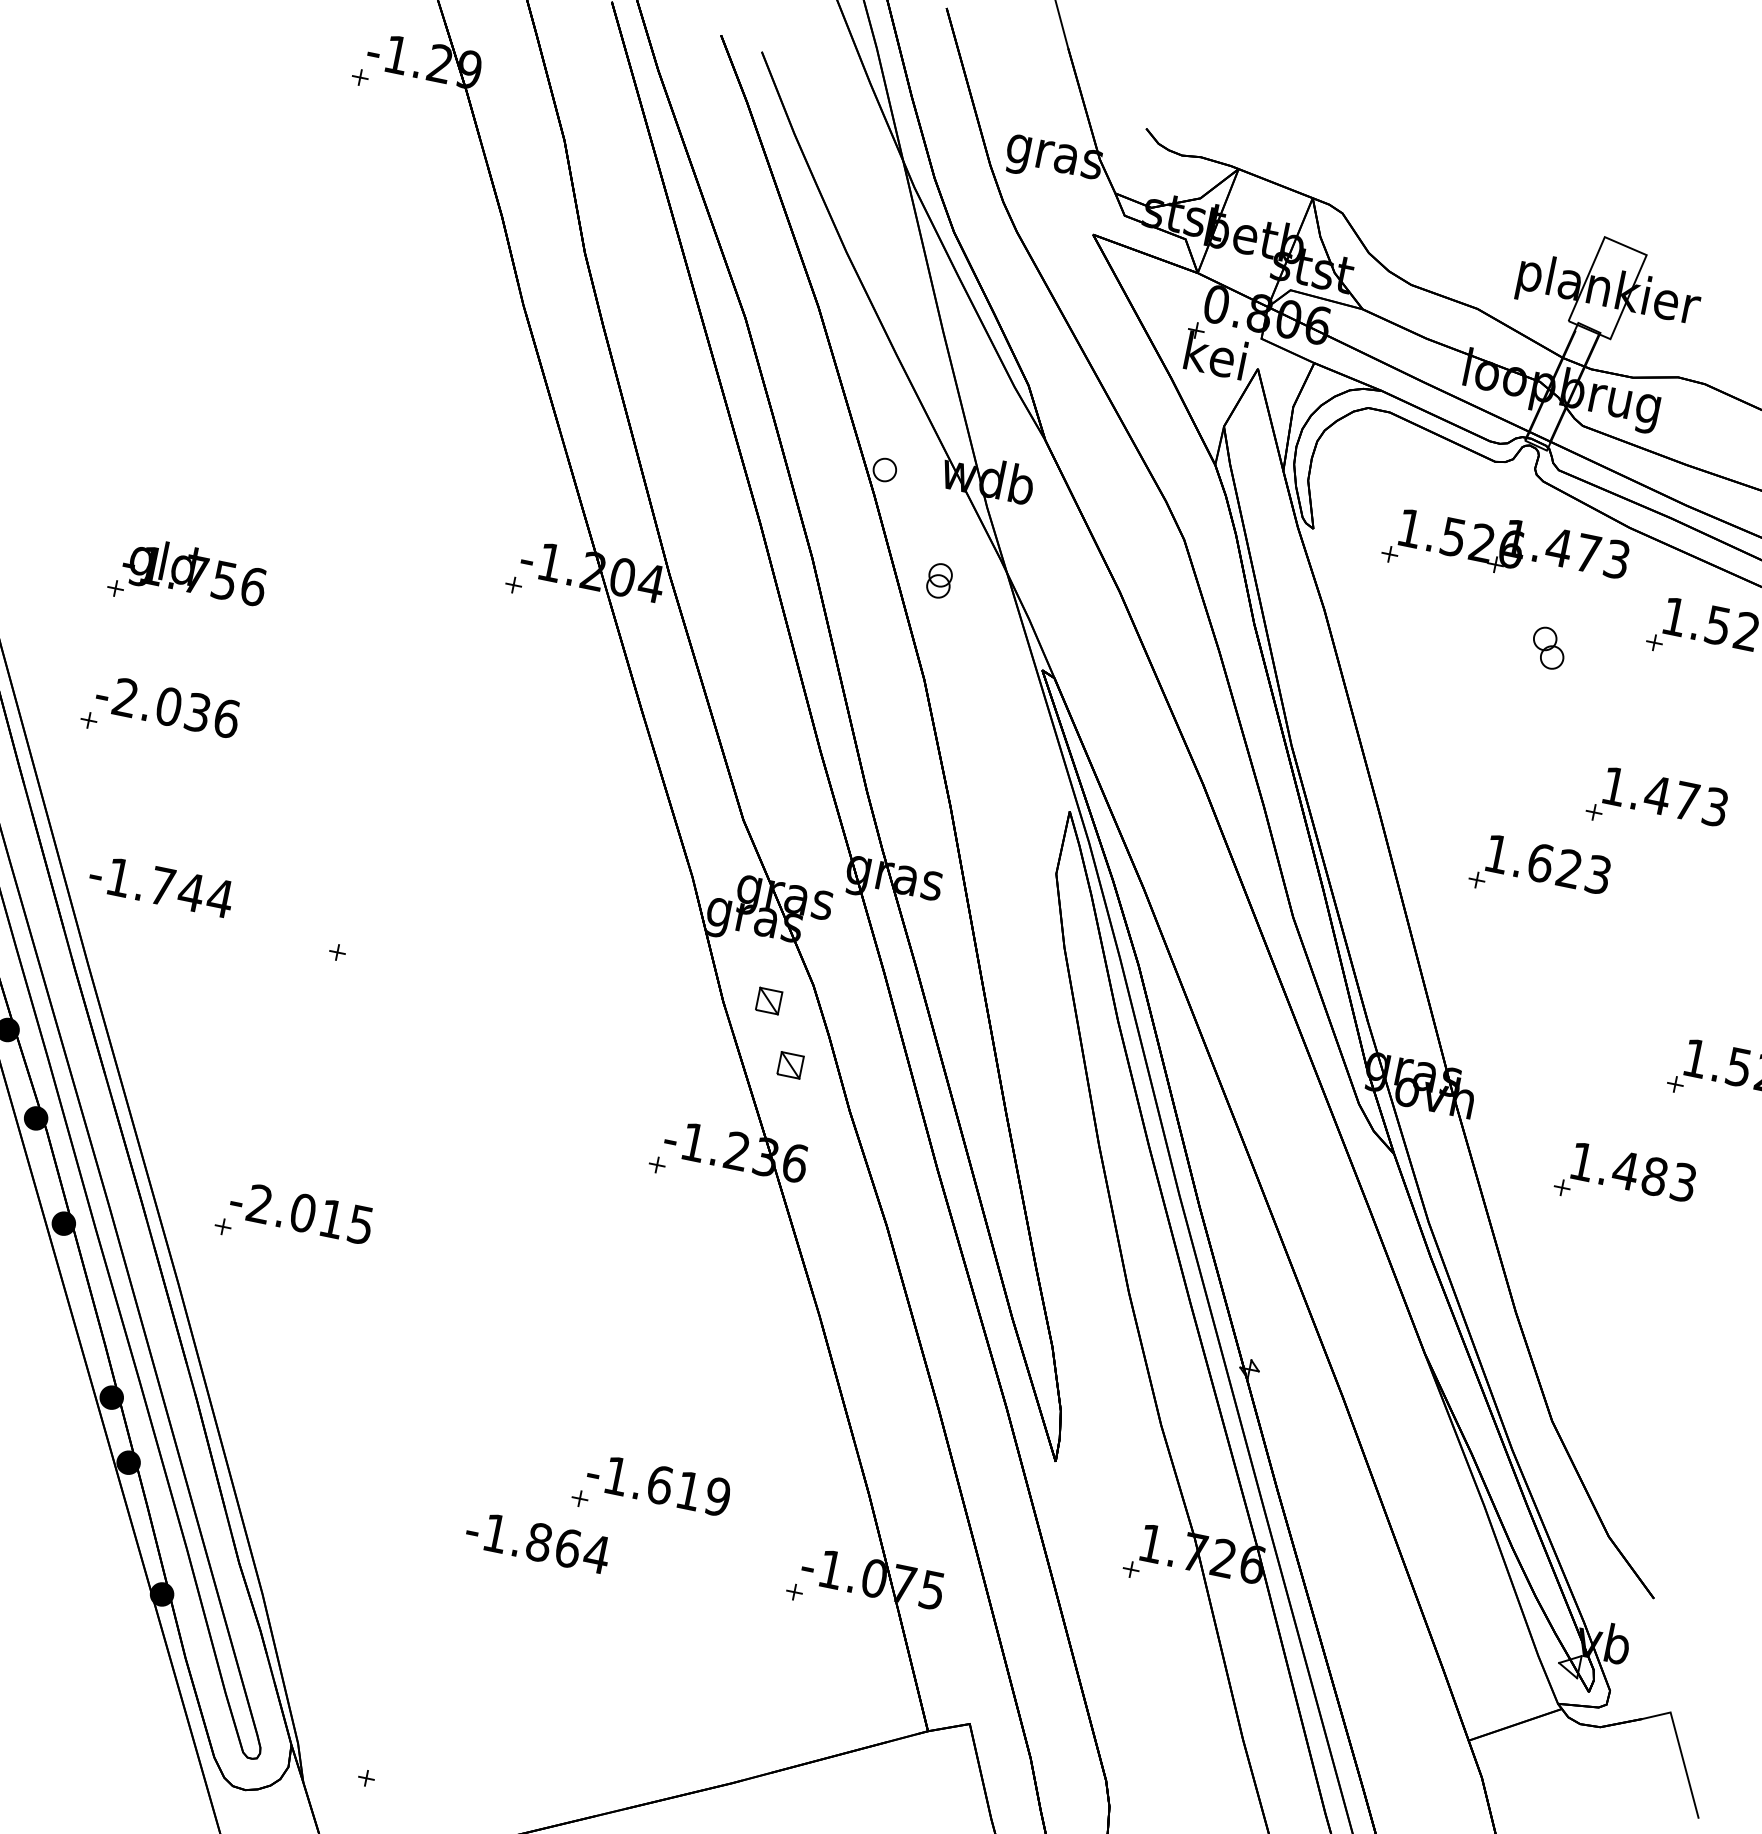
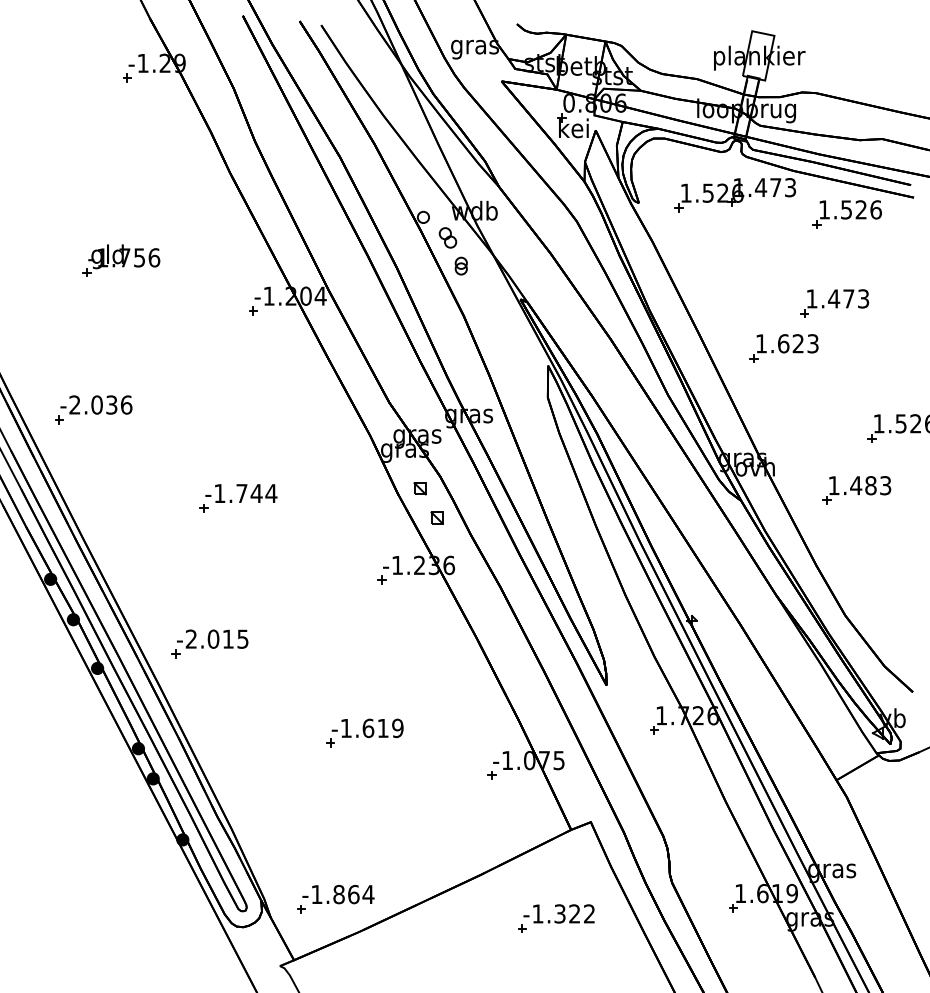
part: (187, 578) -> (121, 260), moved
part: (1547, 647) -> (447, 237), moved
text: (161, 886) -> (241, 493), moved
part: (650, 1491) -> (364, 732), moved
text: (538, 1541) -> (338, 894), moved

